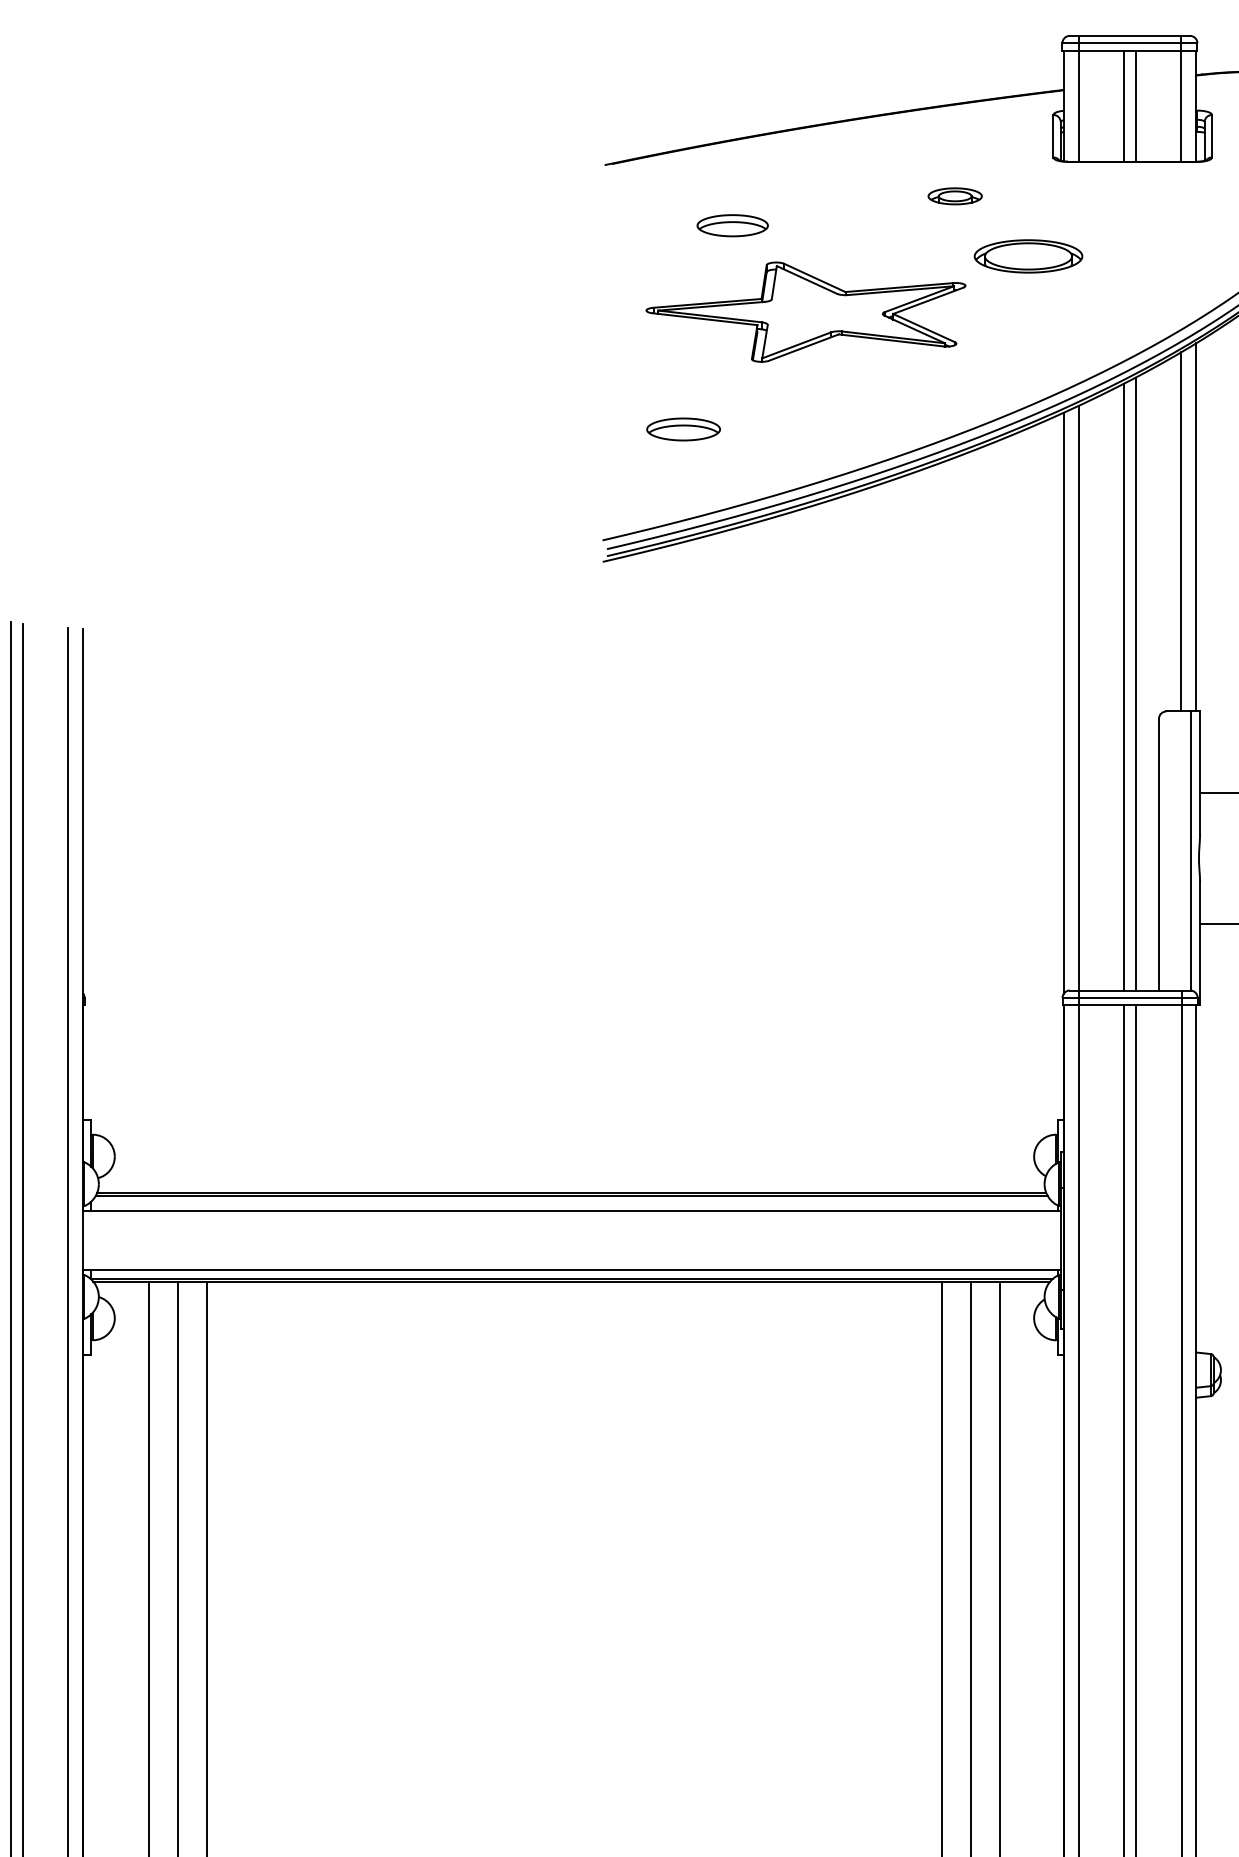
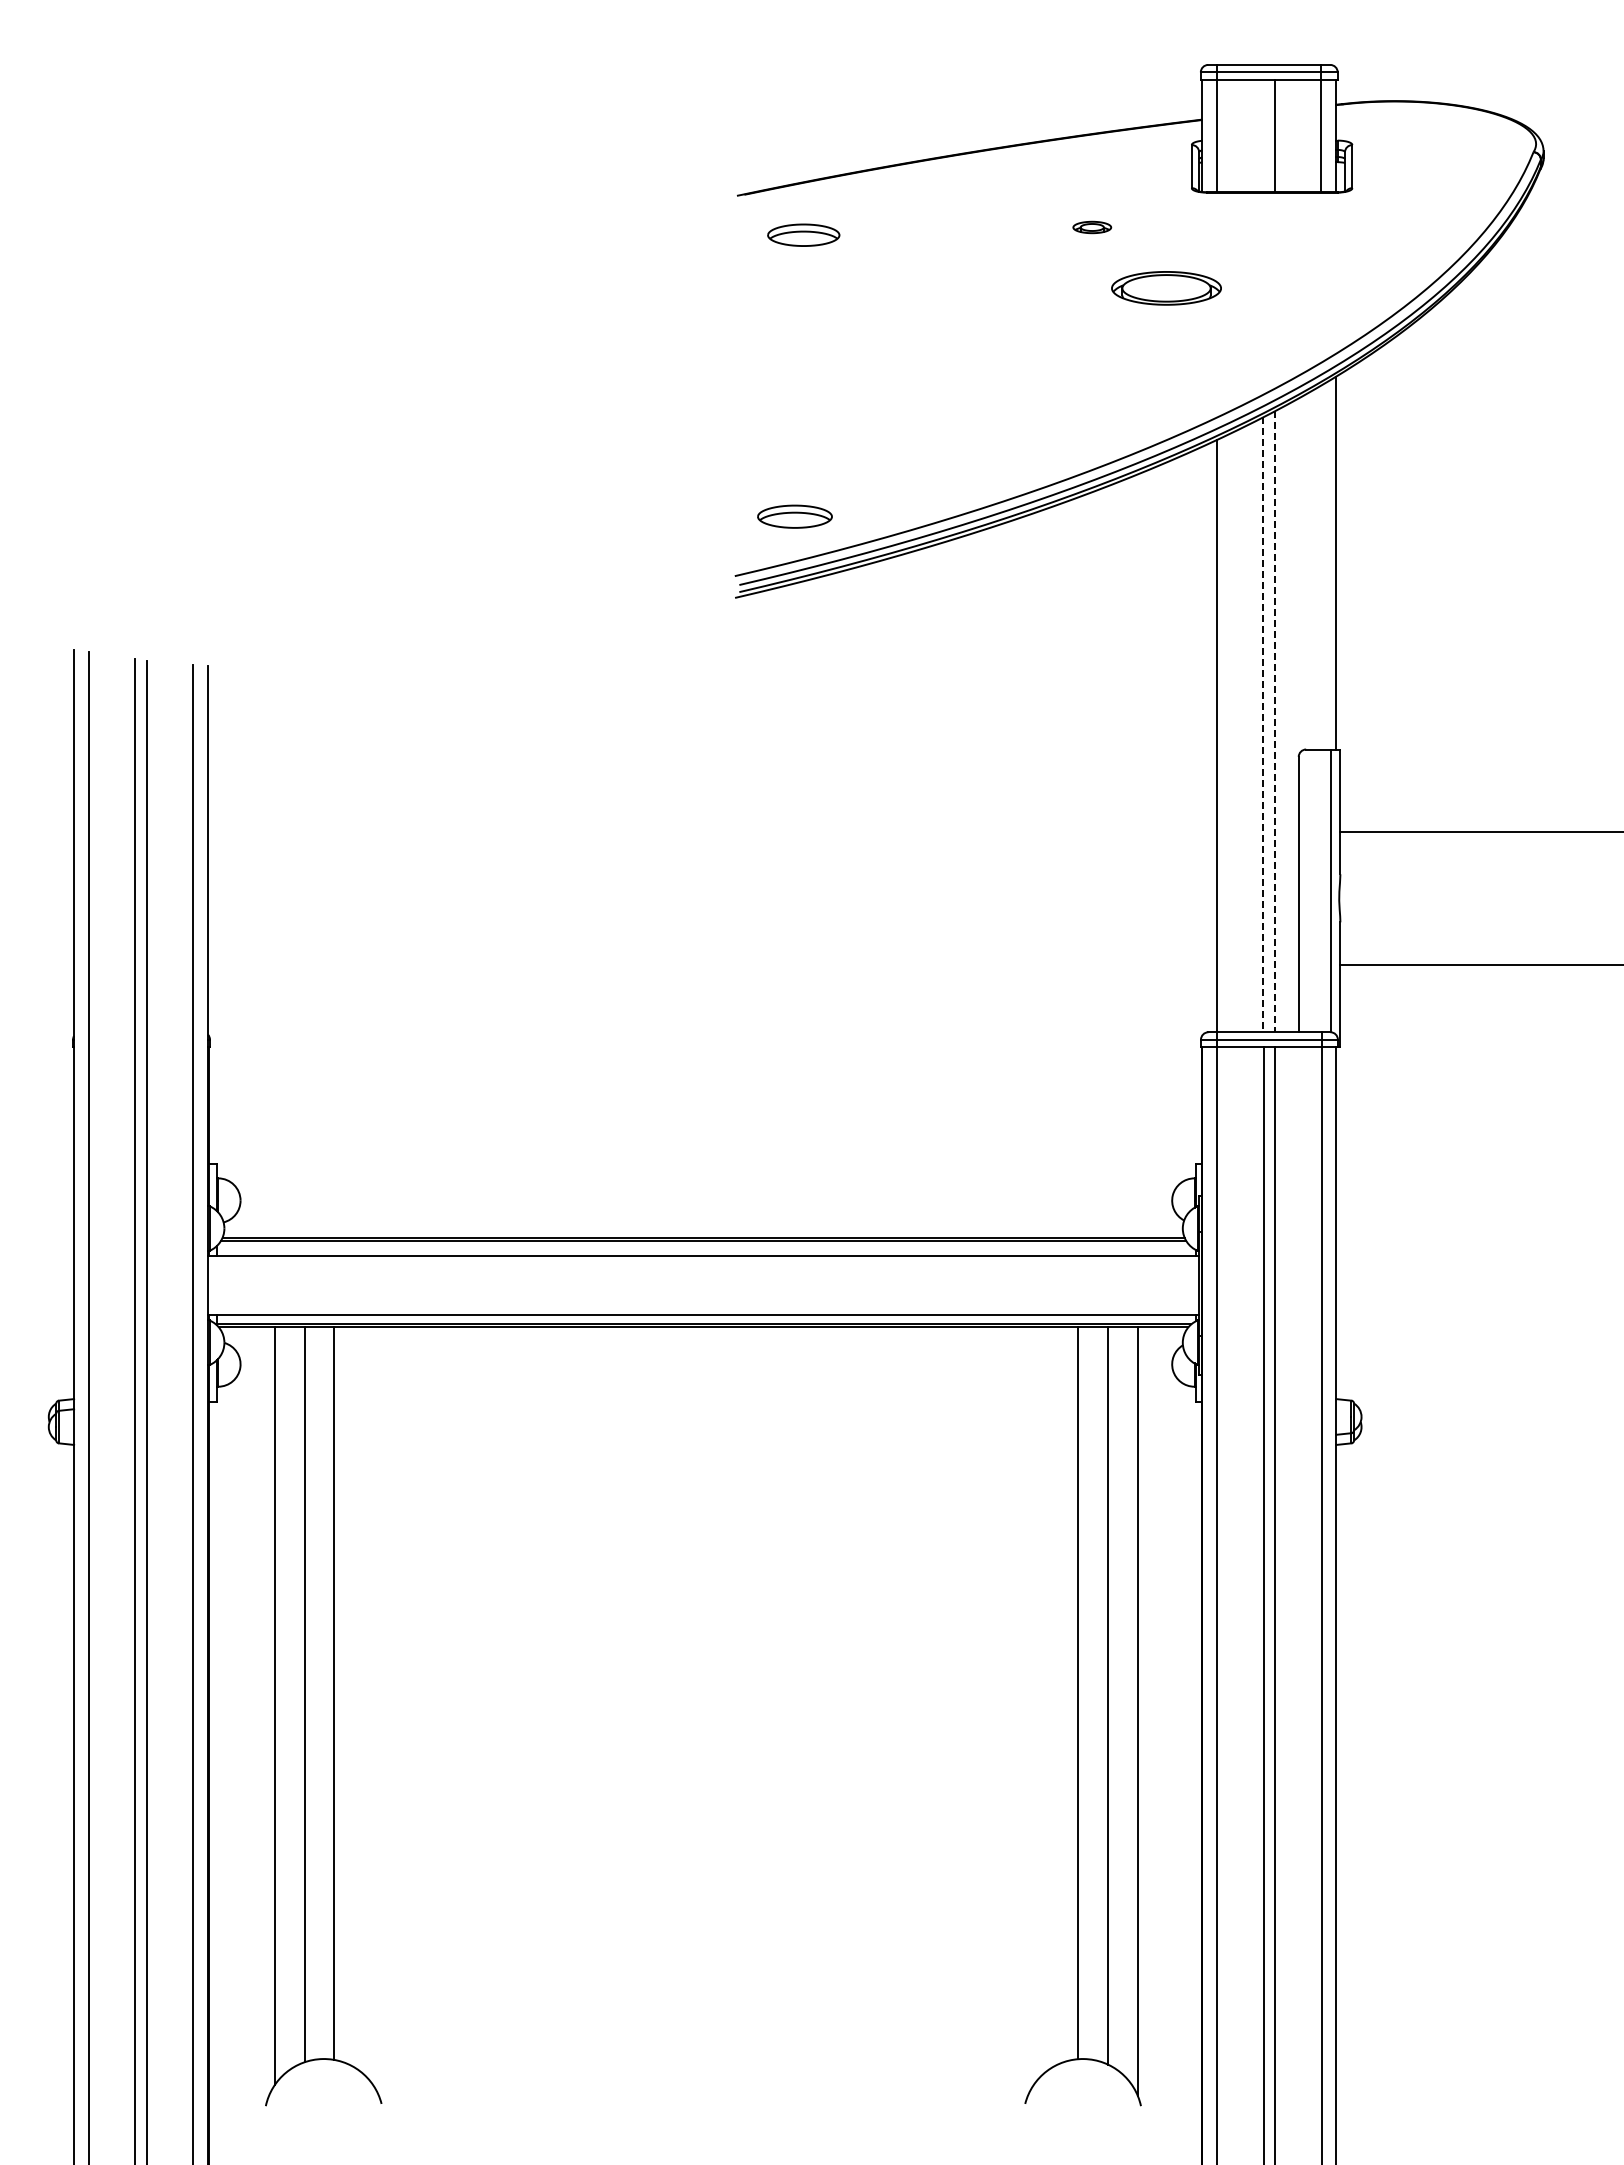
line: (1124, 105) -> (1263, 135), removed
part: (955, 196) -> (1092, 227), size x0.7
part: (732, 224) -> (803, 234), moved
part: (805, 311) -> (940, 344), removed
part: (683, 429) -> (794, 516), moved
line: (1181, 531) -> (1321, 567), removed
line: (1136, 683) -> (1275, 721), solid -> dashed
line: (1124, 687) -> (1263, 725), solid -> dashed
line: (1064, 702) -> (1202, 740), removed

